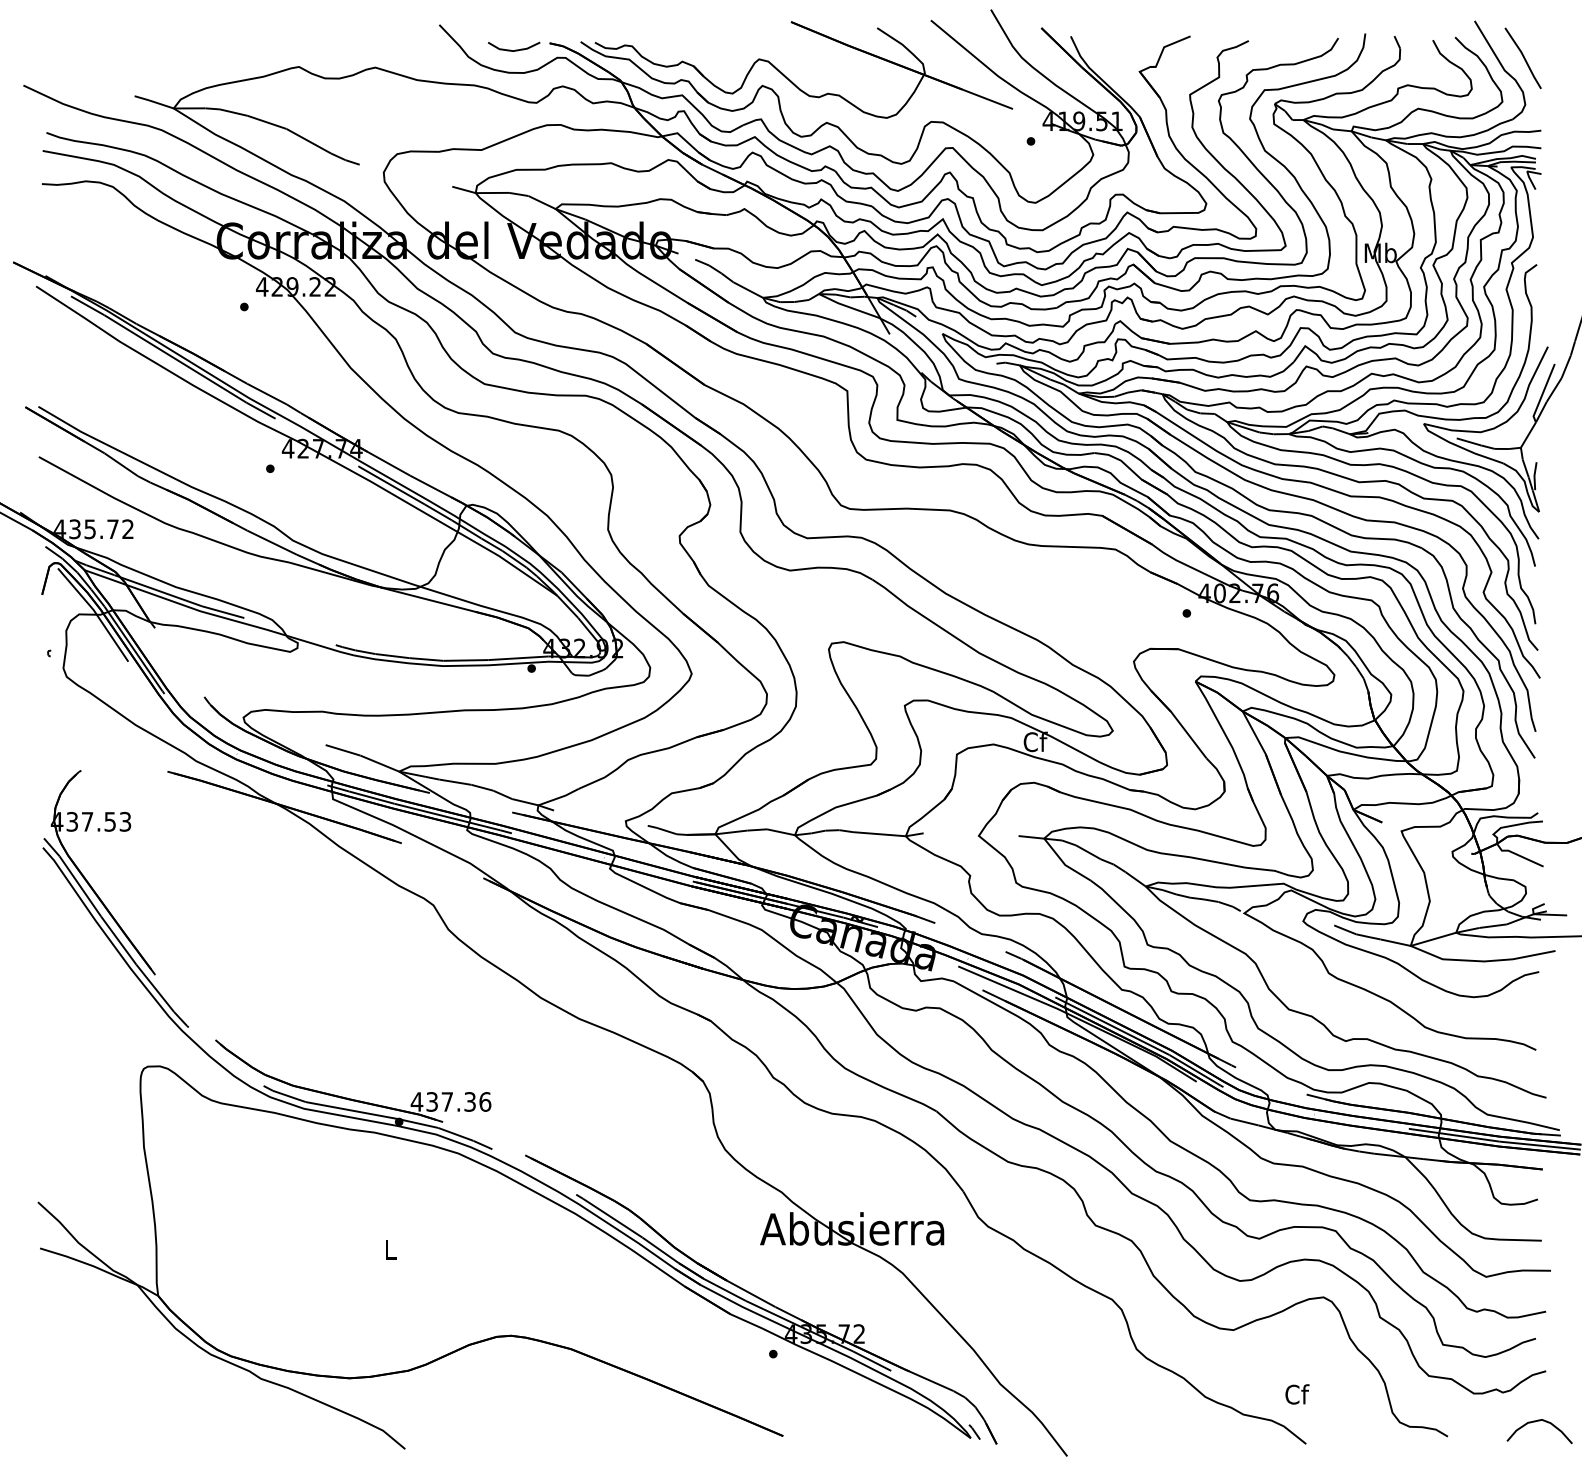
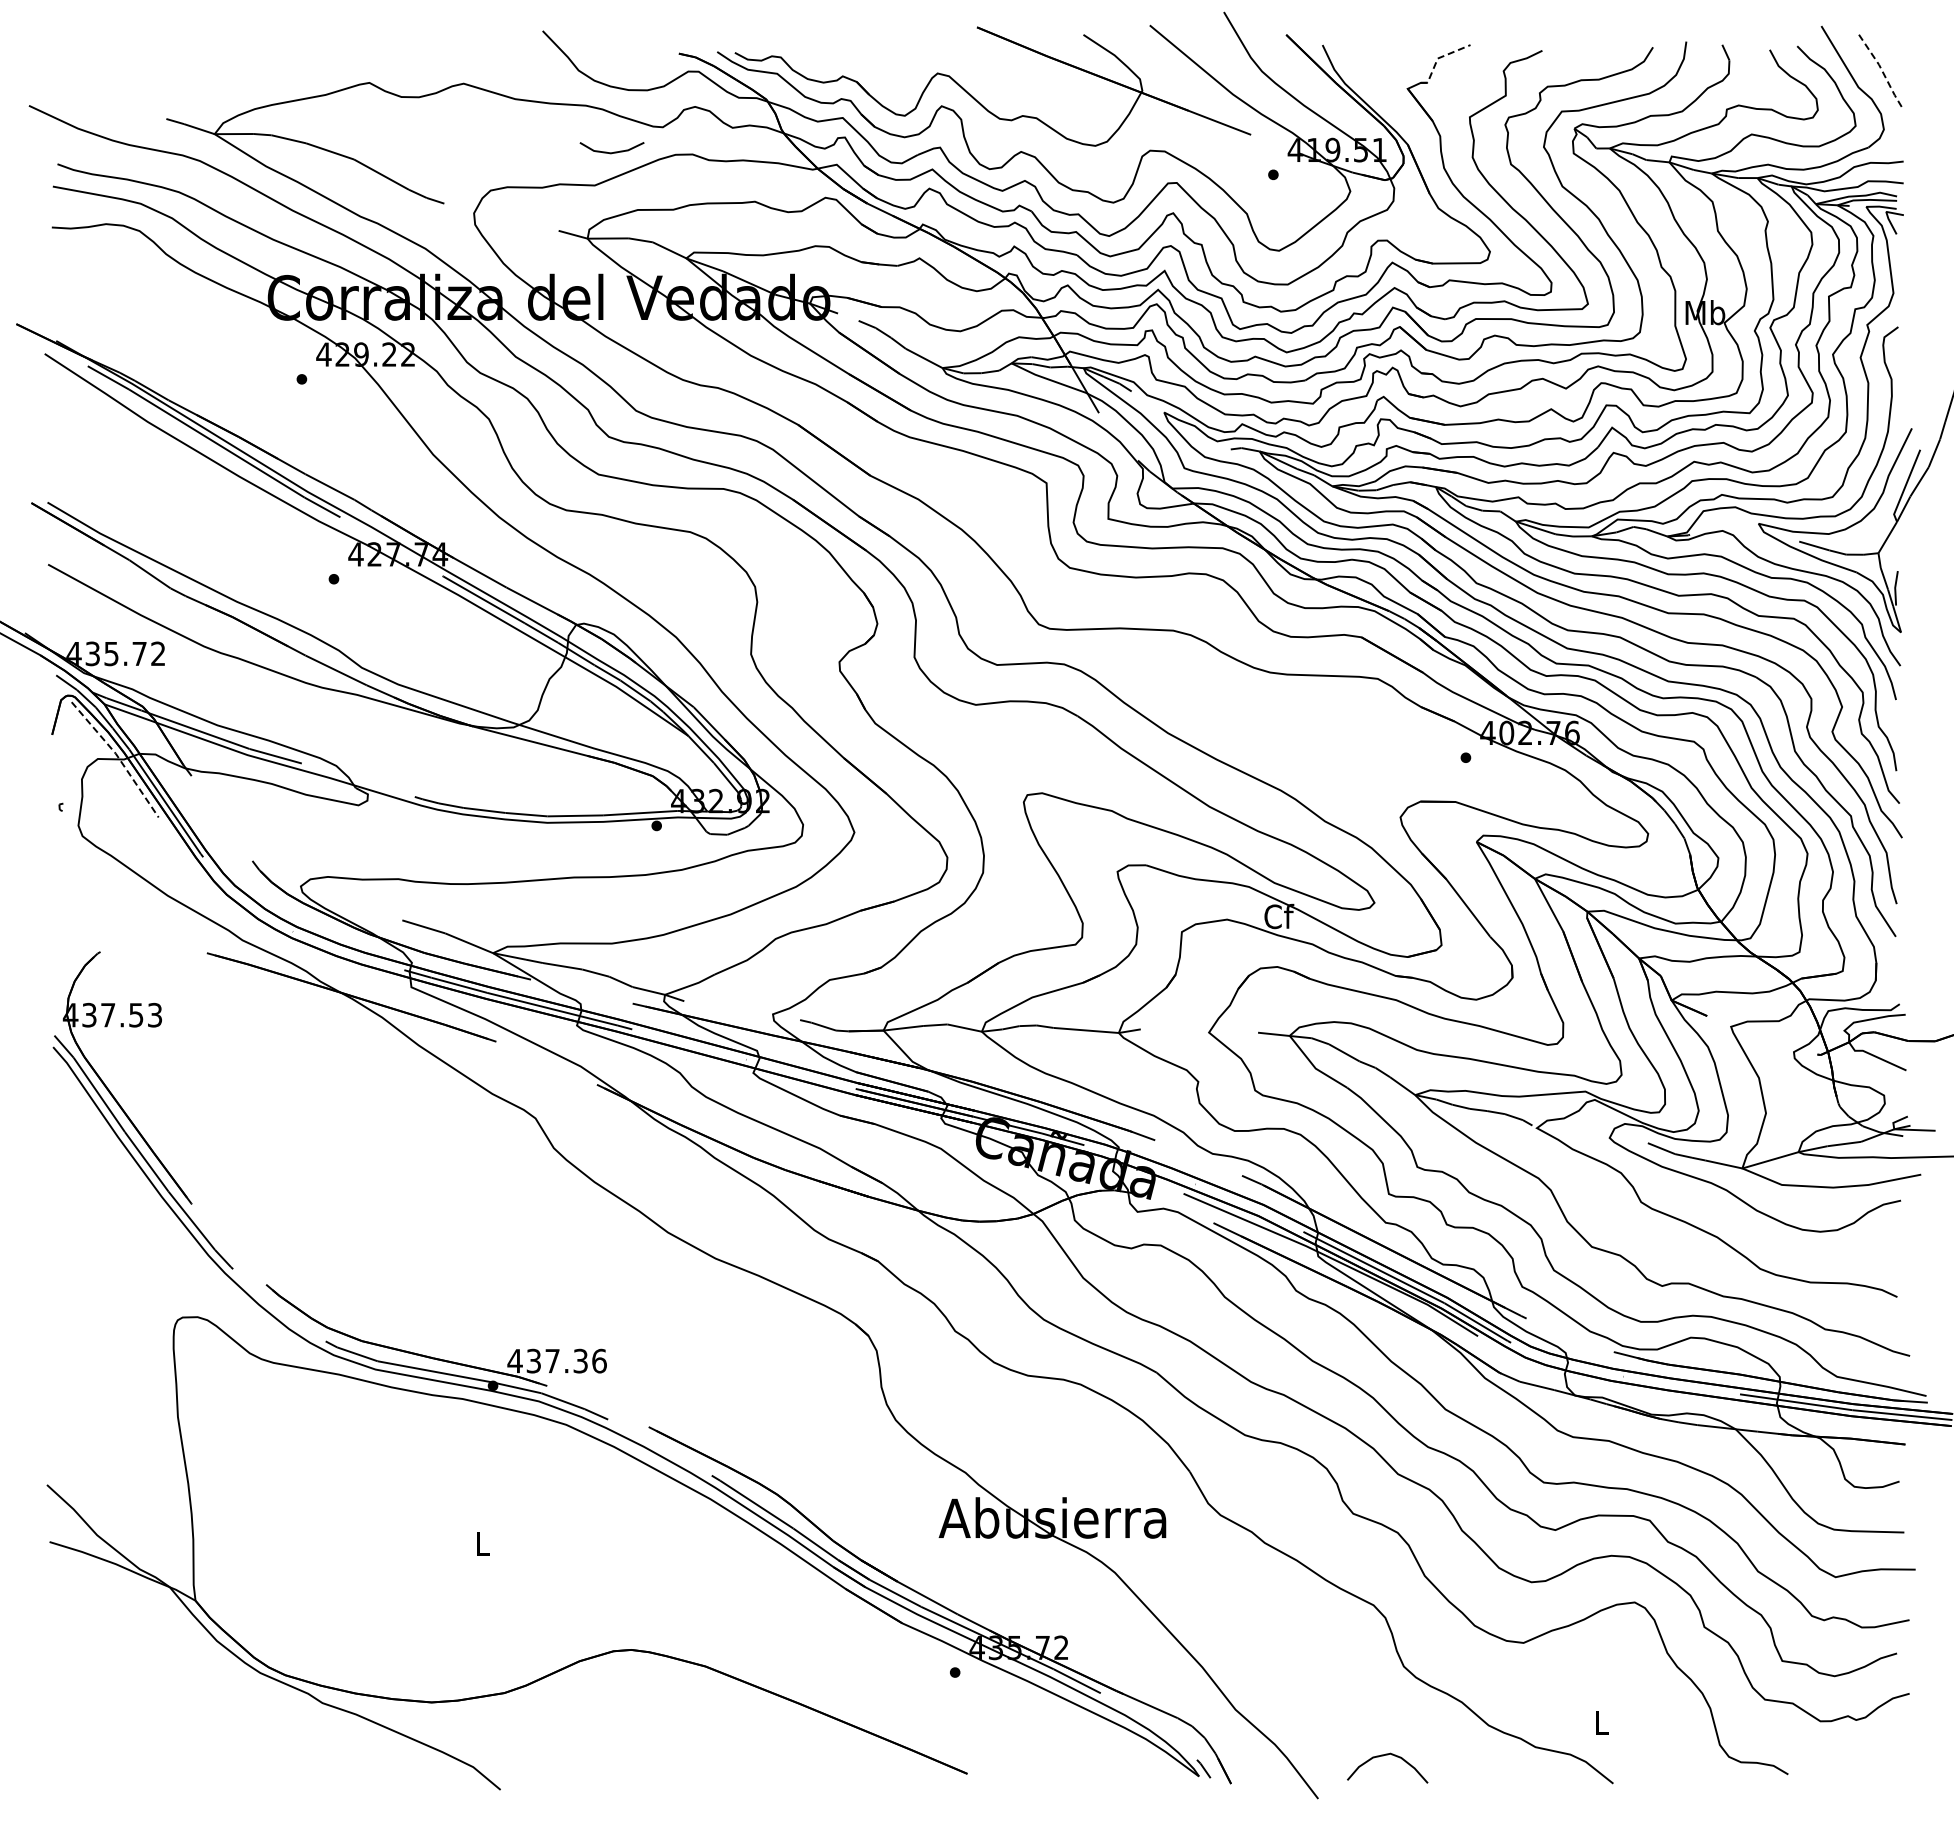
line: (1163, 47) -> (1437, 58), solid -> dashed
line: (513, 50) -> (611, 152), moved
line: (1524, 57) -> (1882, 71), solid -> dashed
line: (95, 613) -> (118, 757), solid -> dashed
text: (1297, 1393) -> (1602, 1721), Cf -> L
curve: (1536, 1422) -> (1383, 1756), moved

